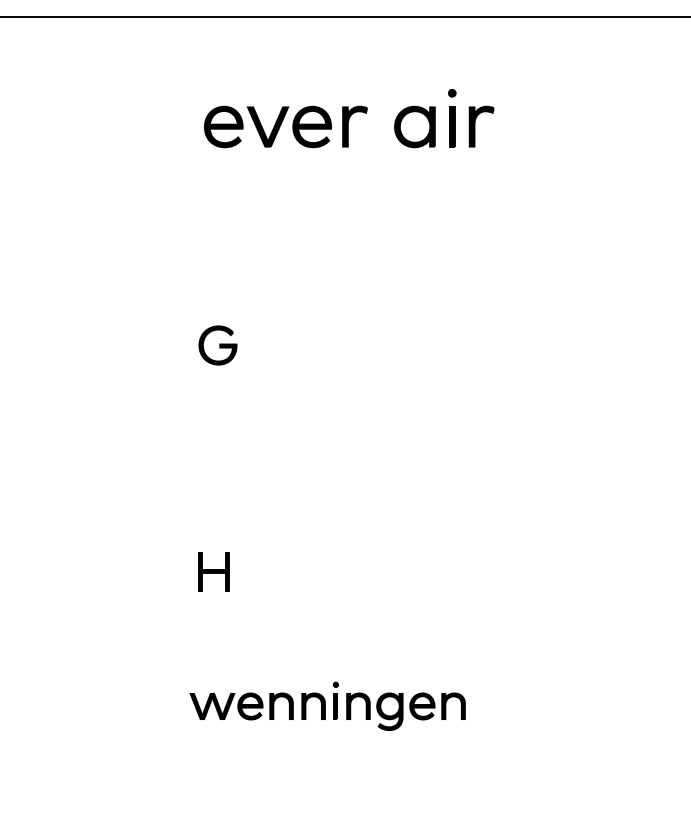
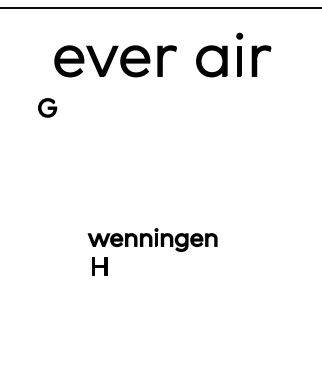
part: (348, 119) -> (162, 55), size x1.6
part: (217, 344) -> (47, 107), moved
part: (327, 705) -> (152, 239), moved

